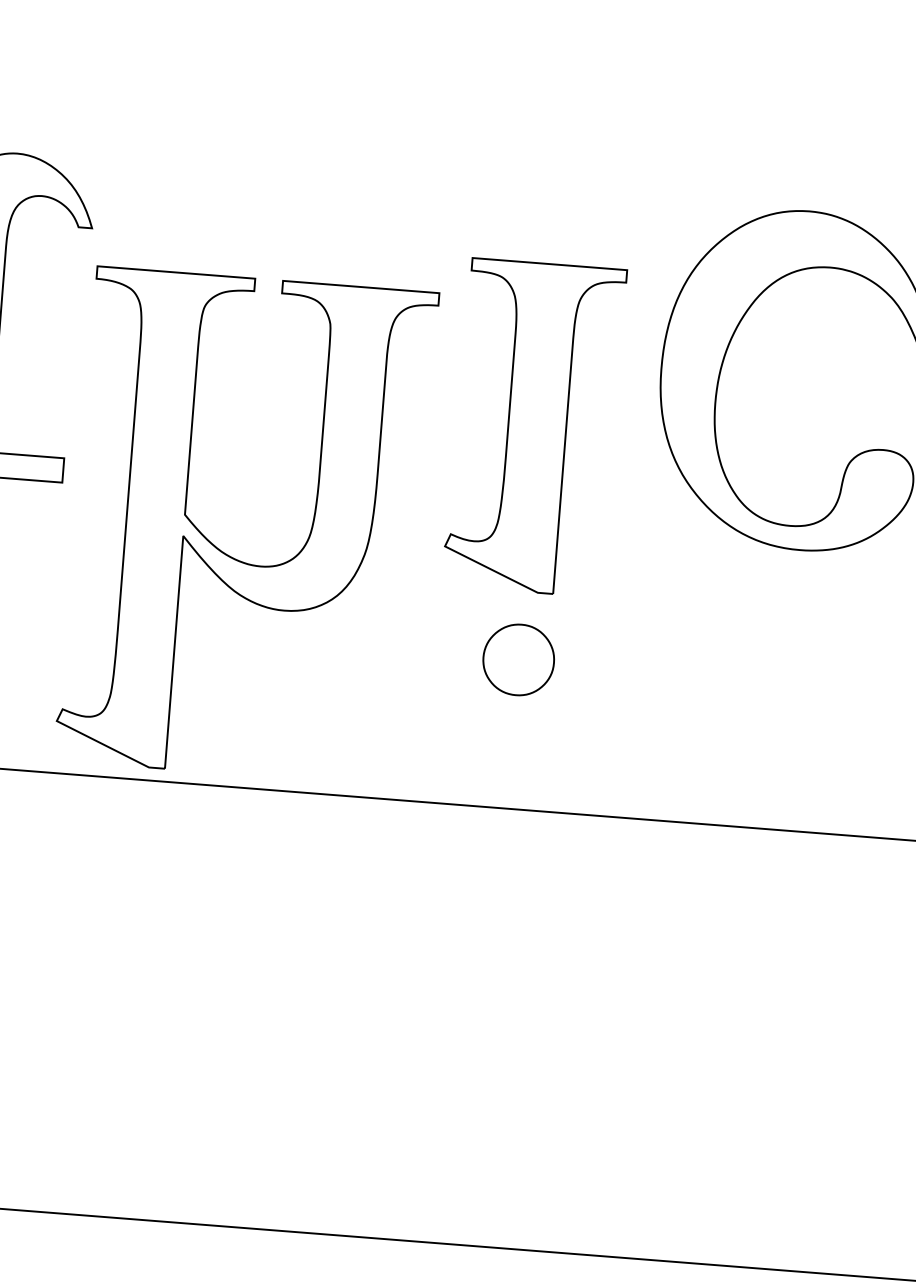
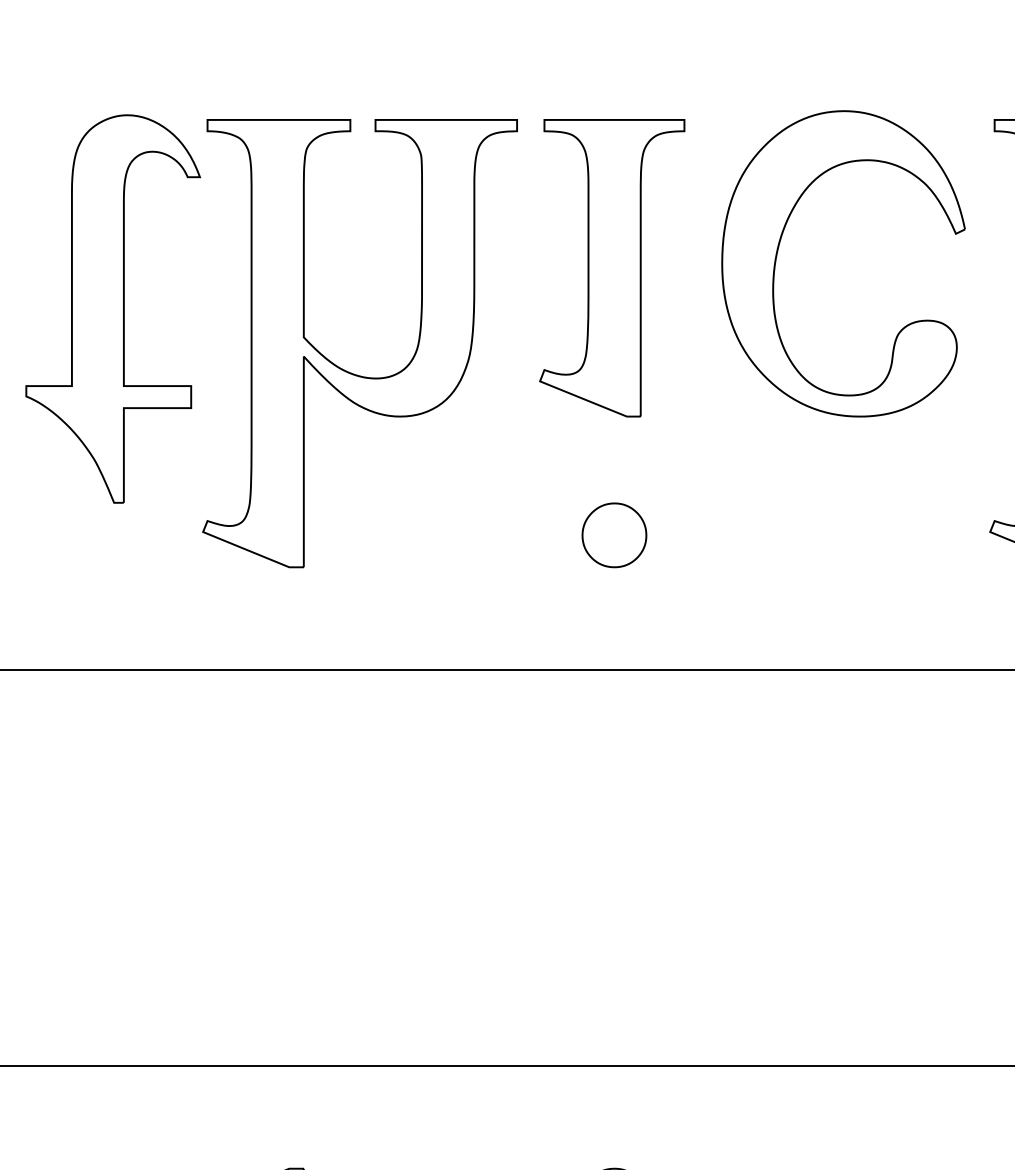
part: (534, 427) -> (612, 268), moved
part: (232, 556) -> (349, 371), moved

